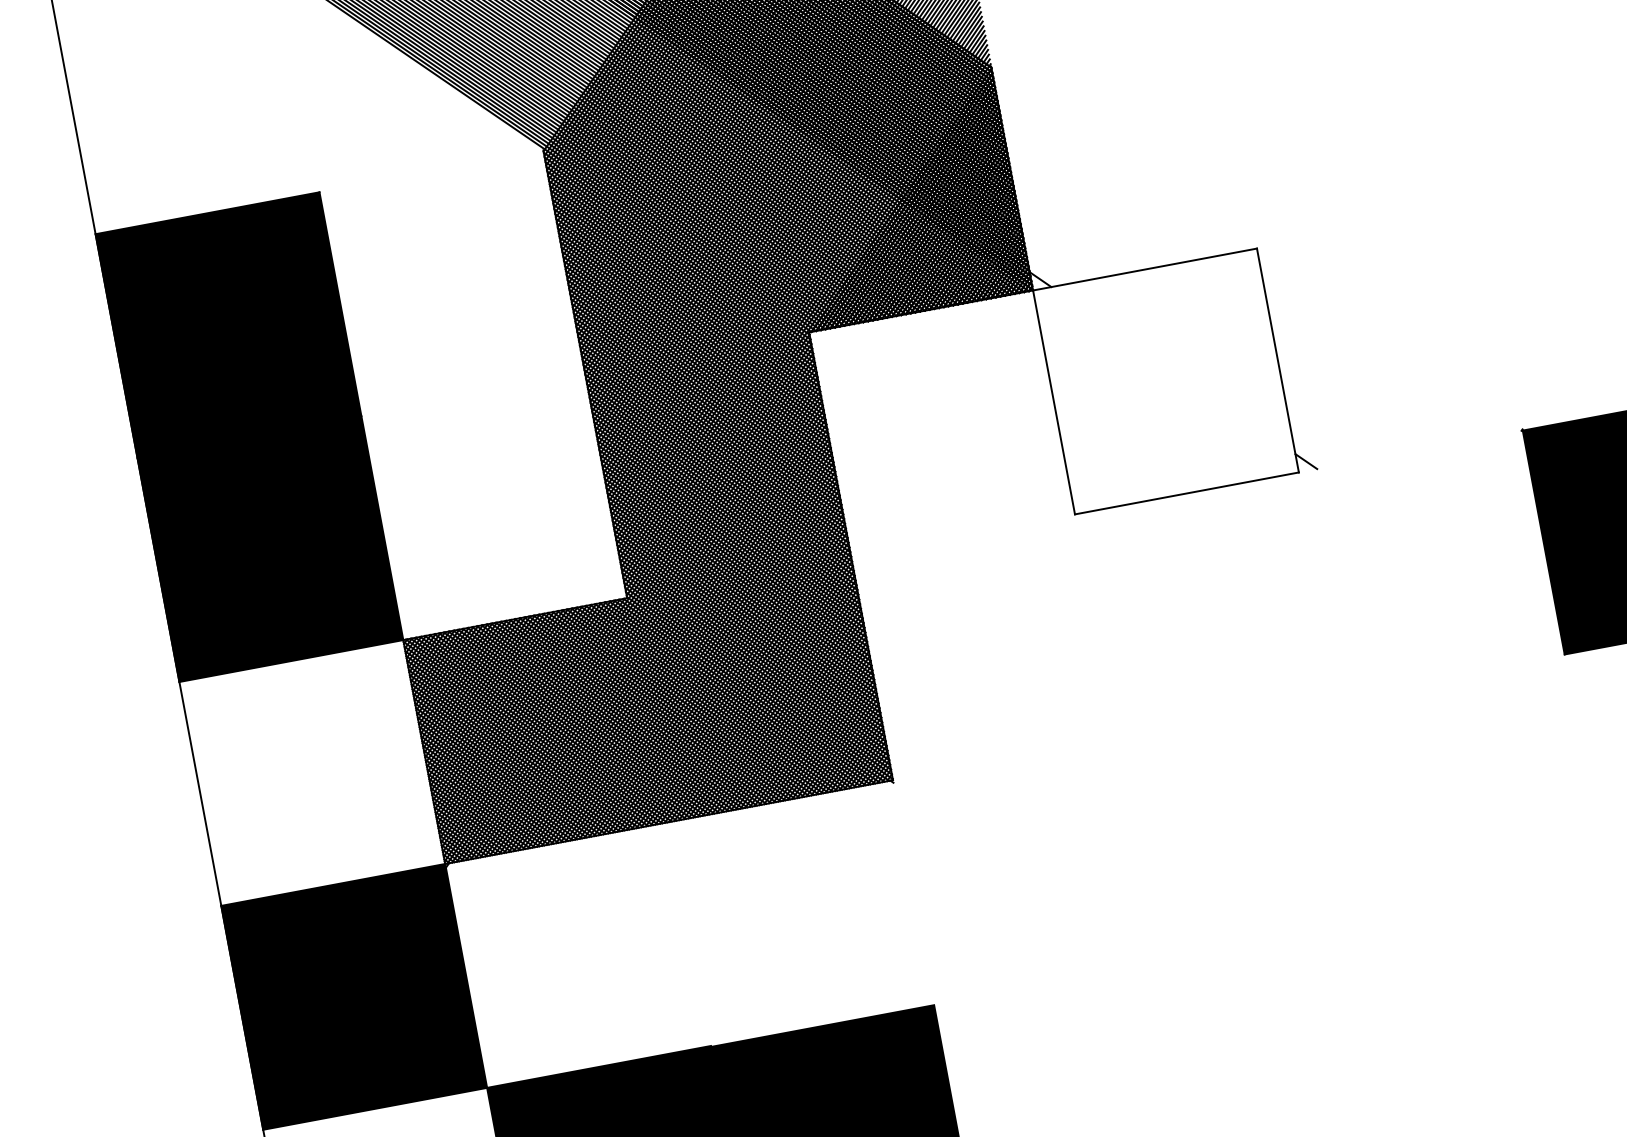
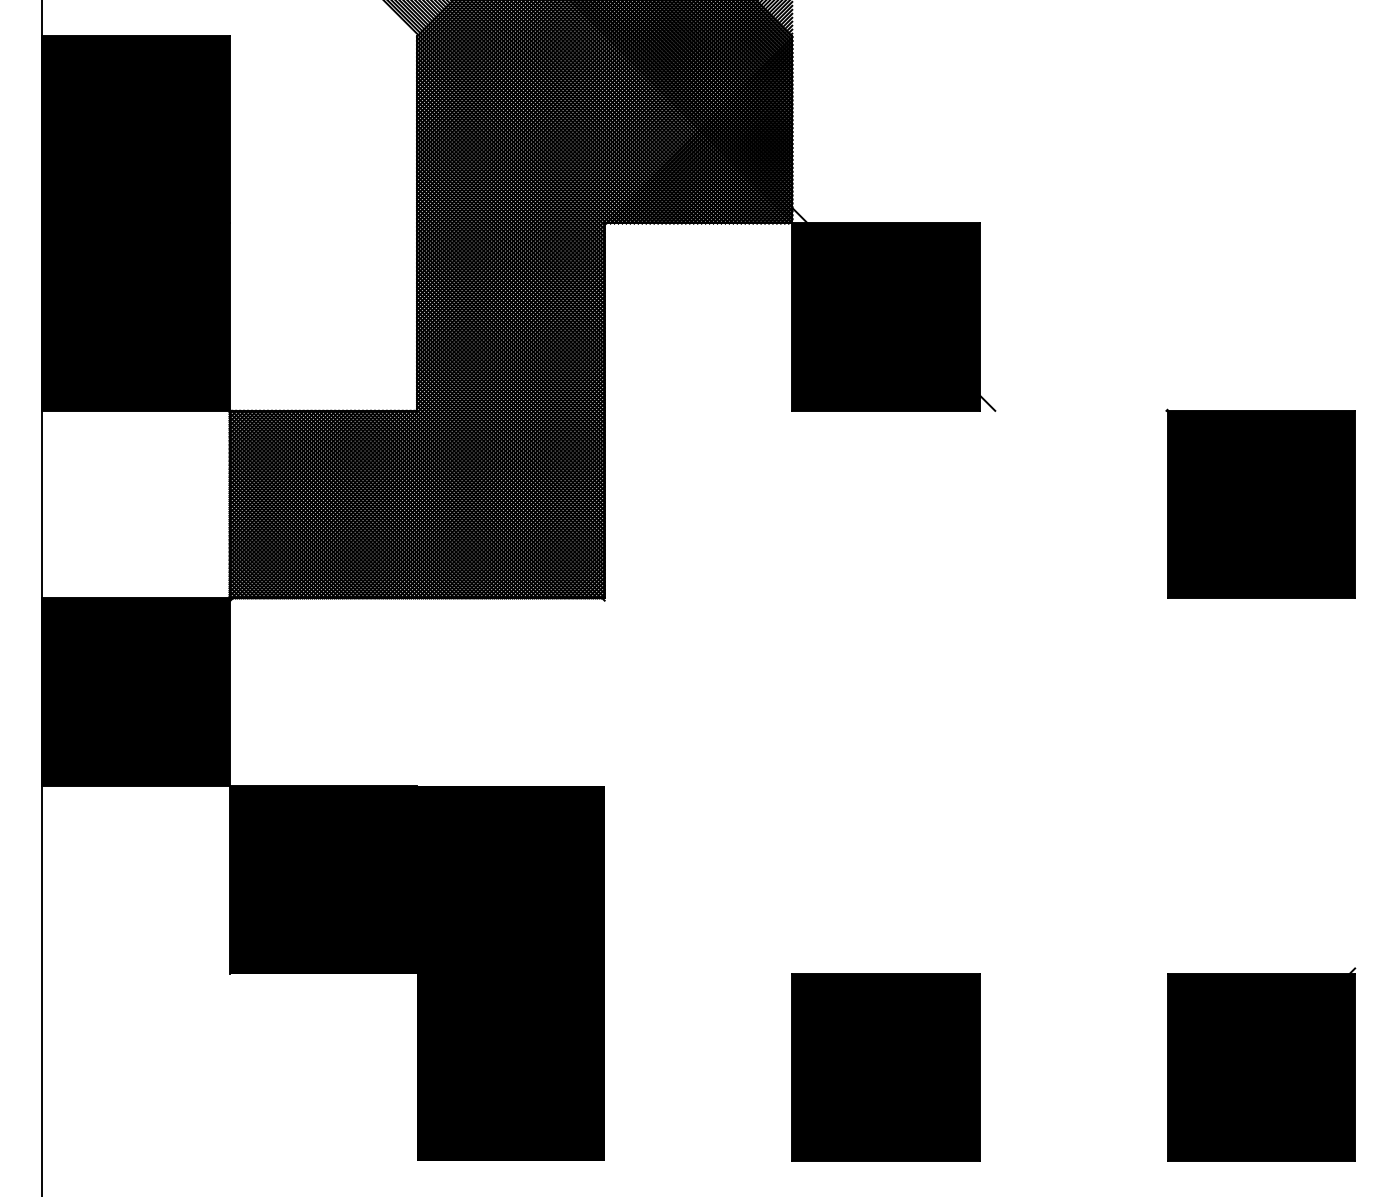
fill: (1165, 380) -> (885, 316), added

